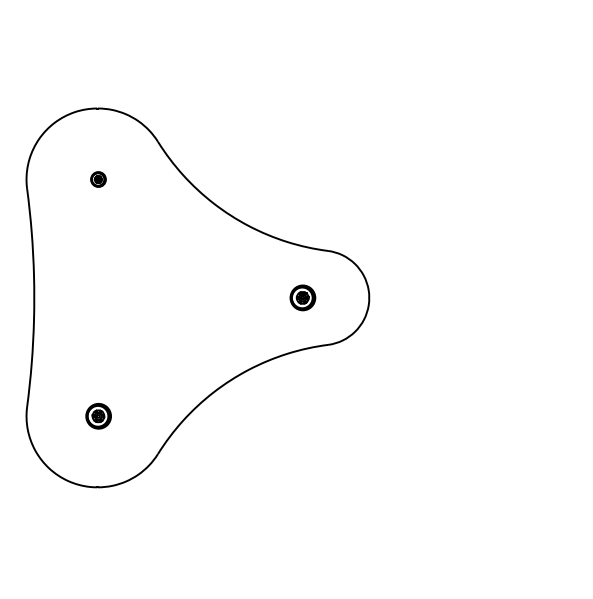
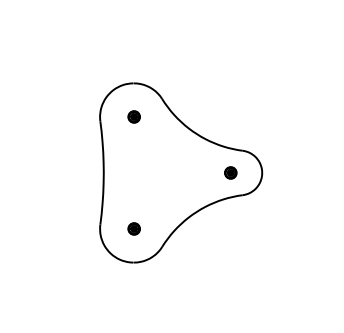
part: (97, 178) -> (133, 116), size x1.67

